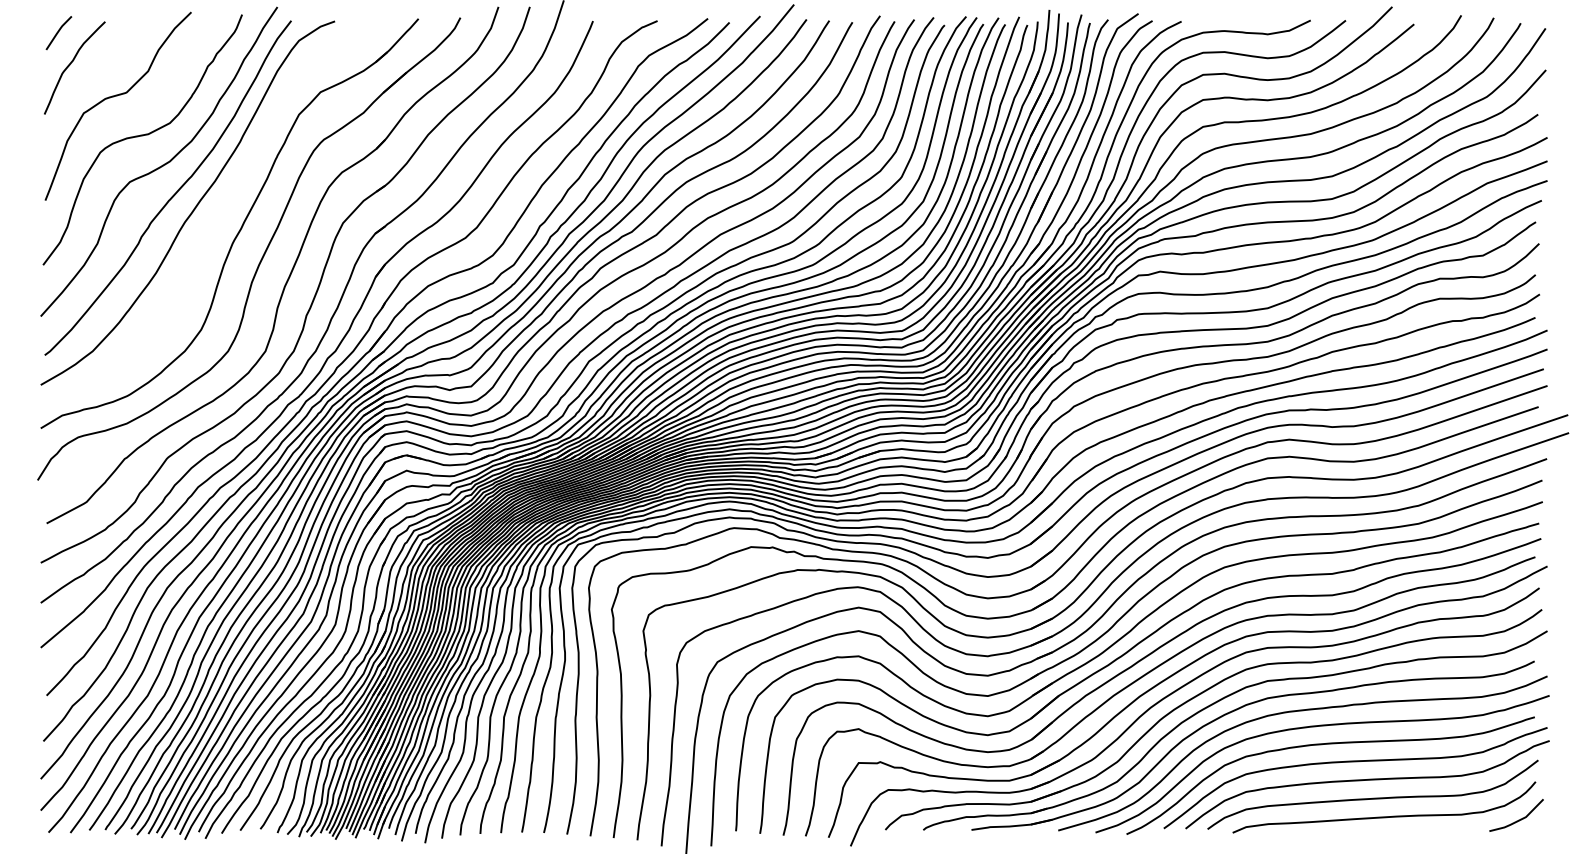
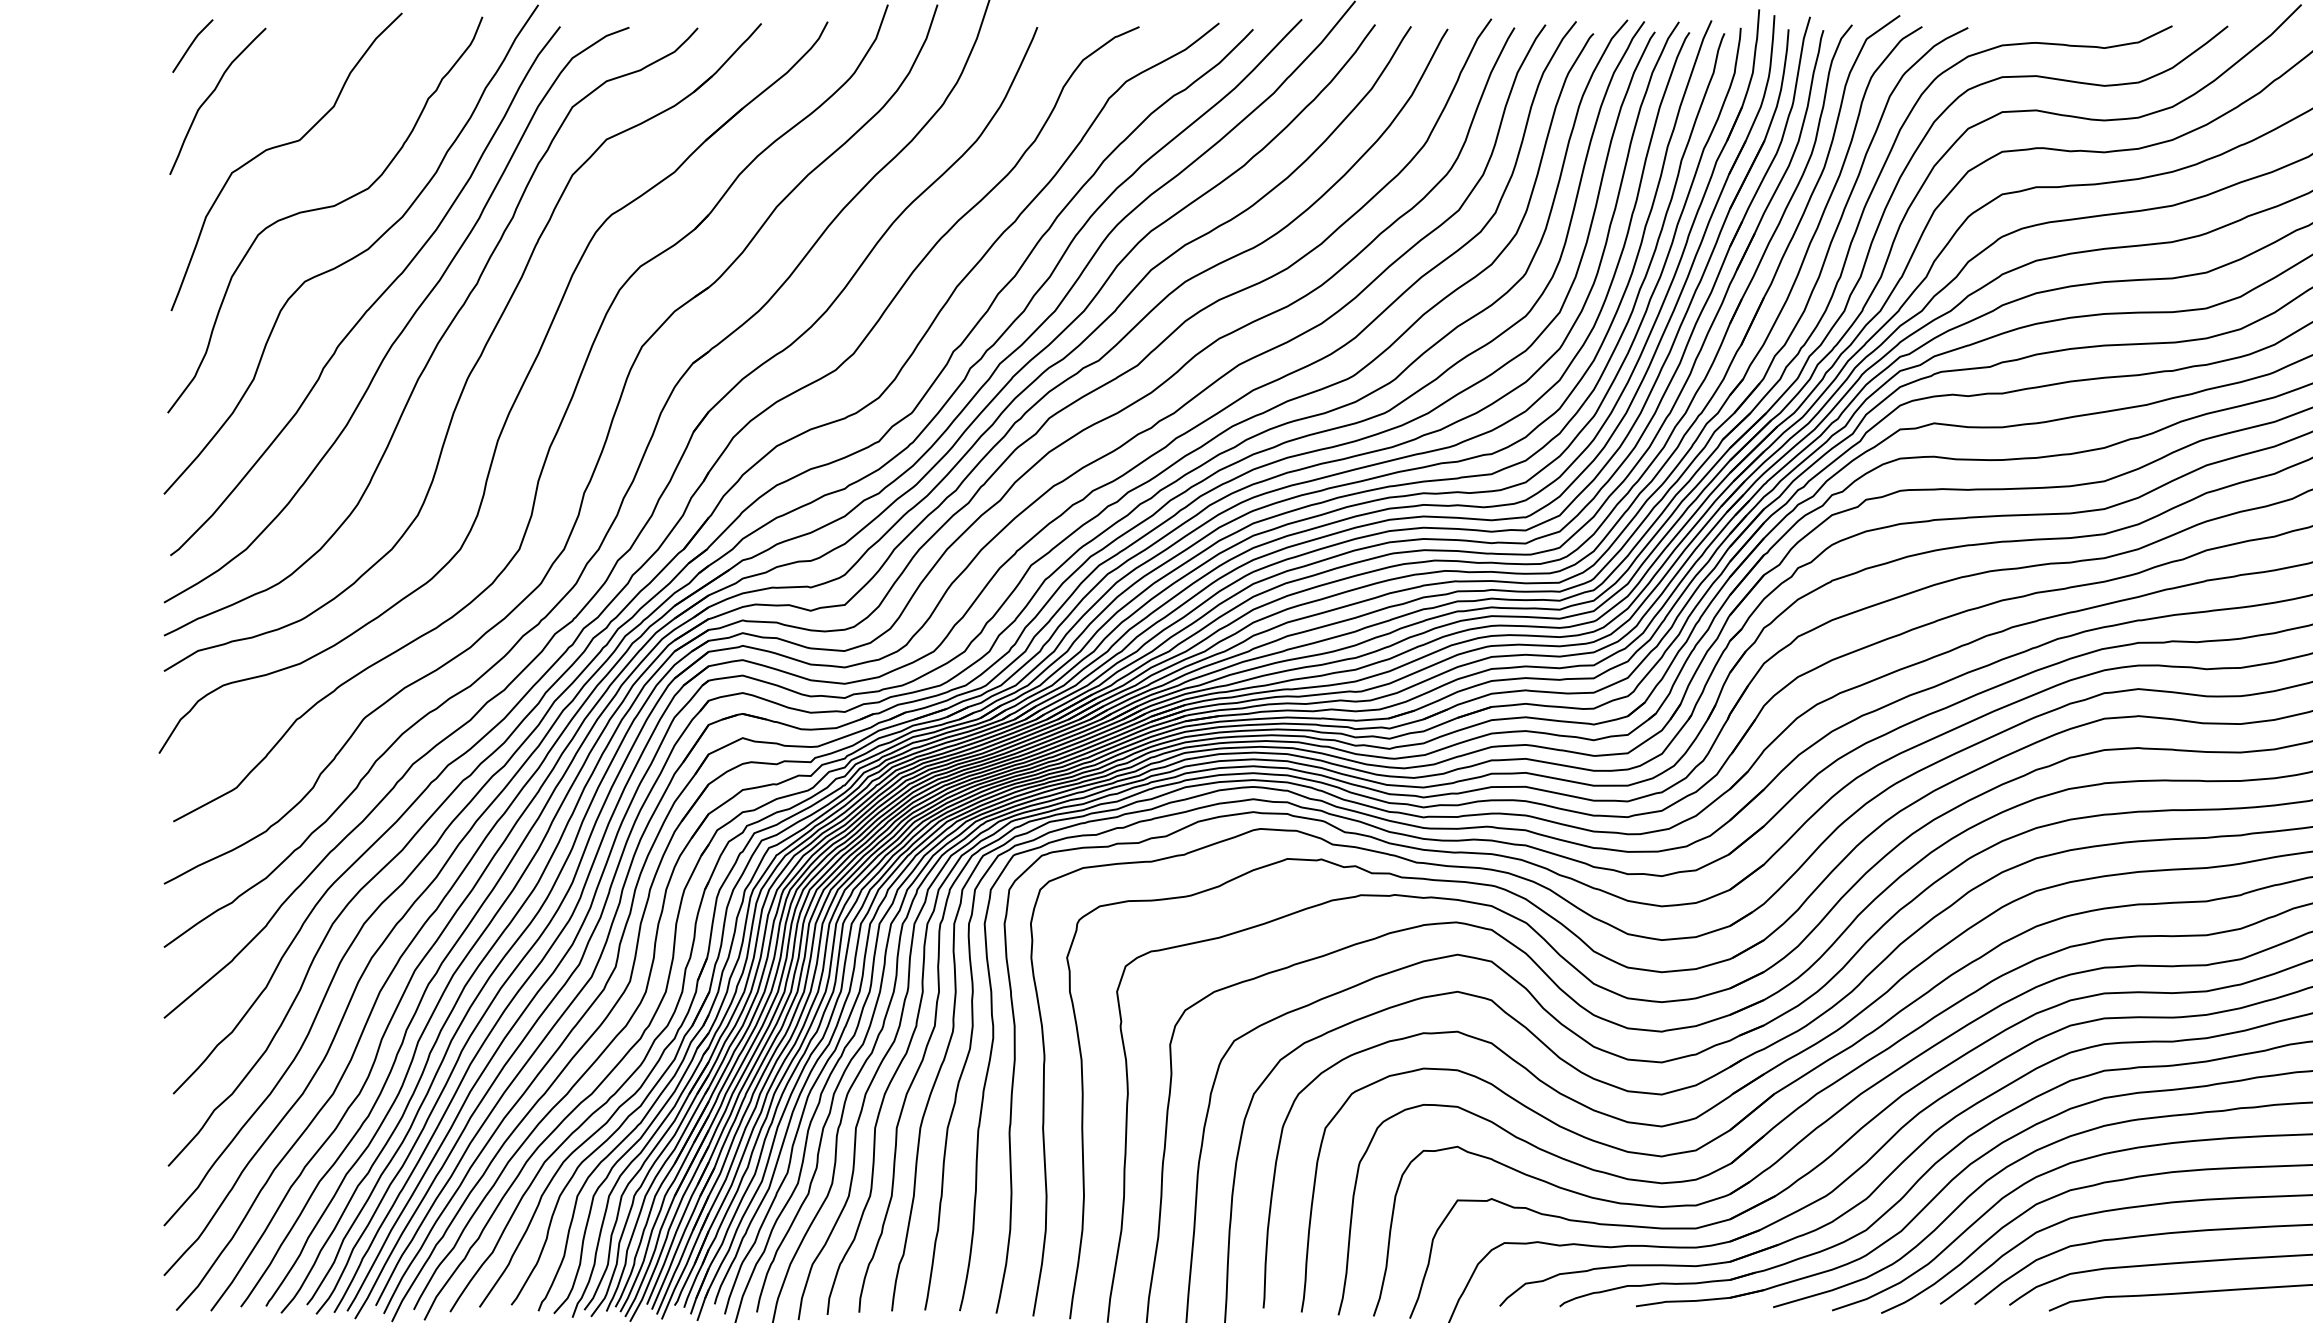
curve: (215, 216) -> (440, 336), added

